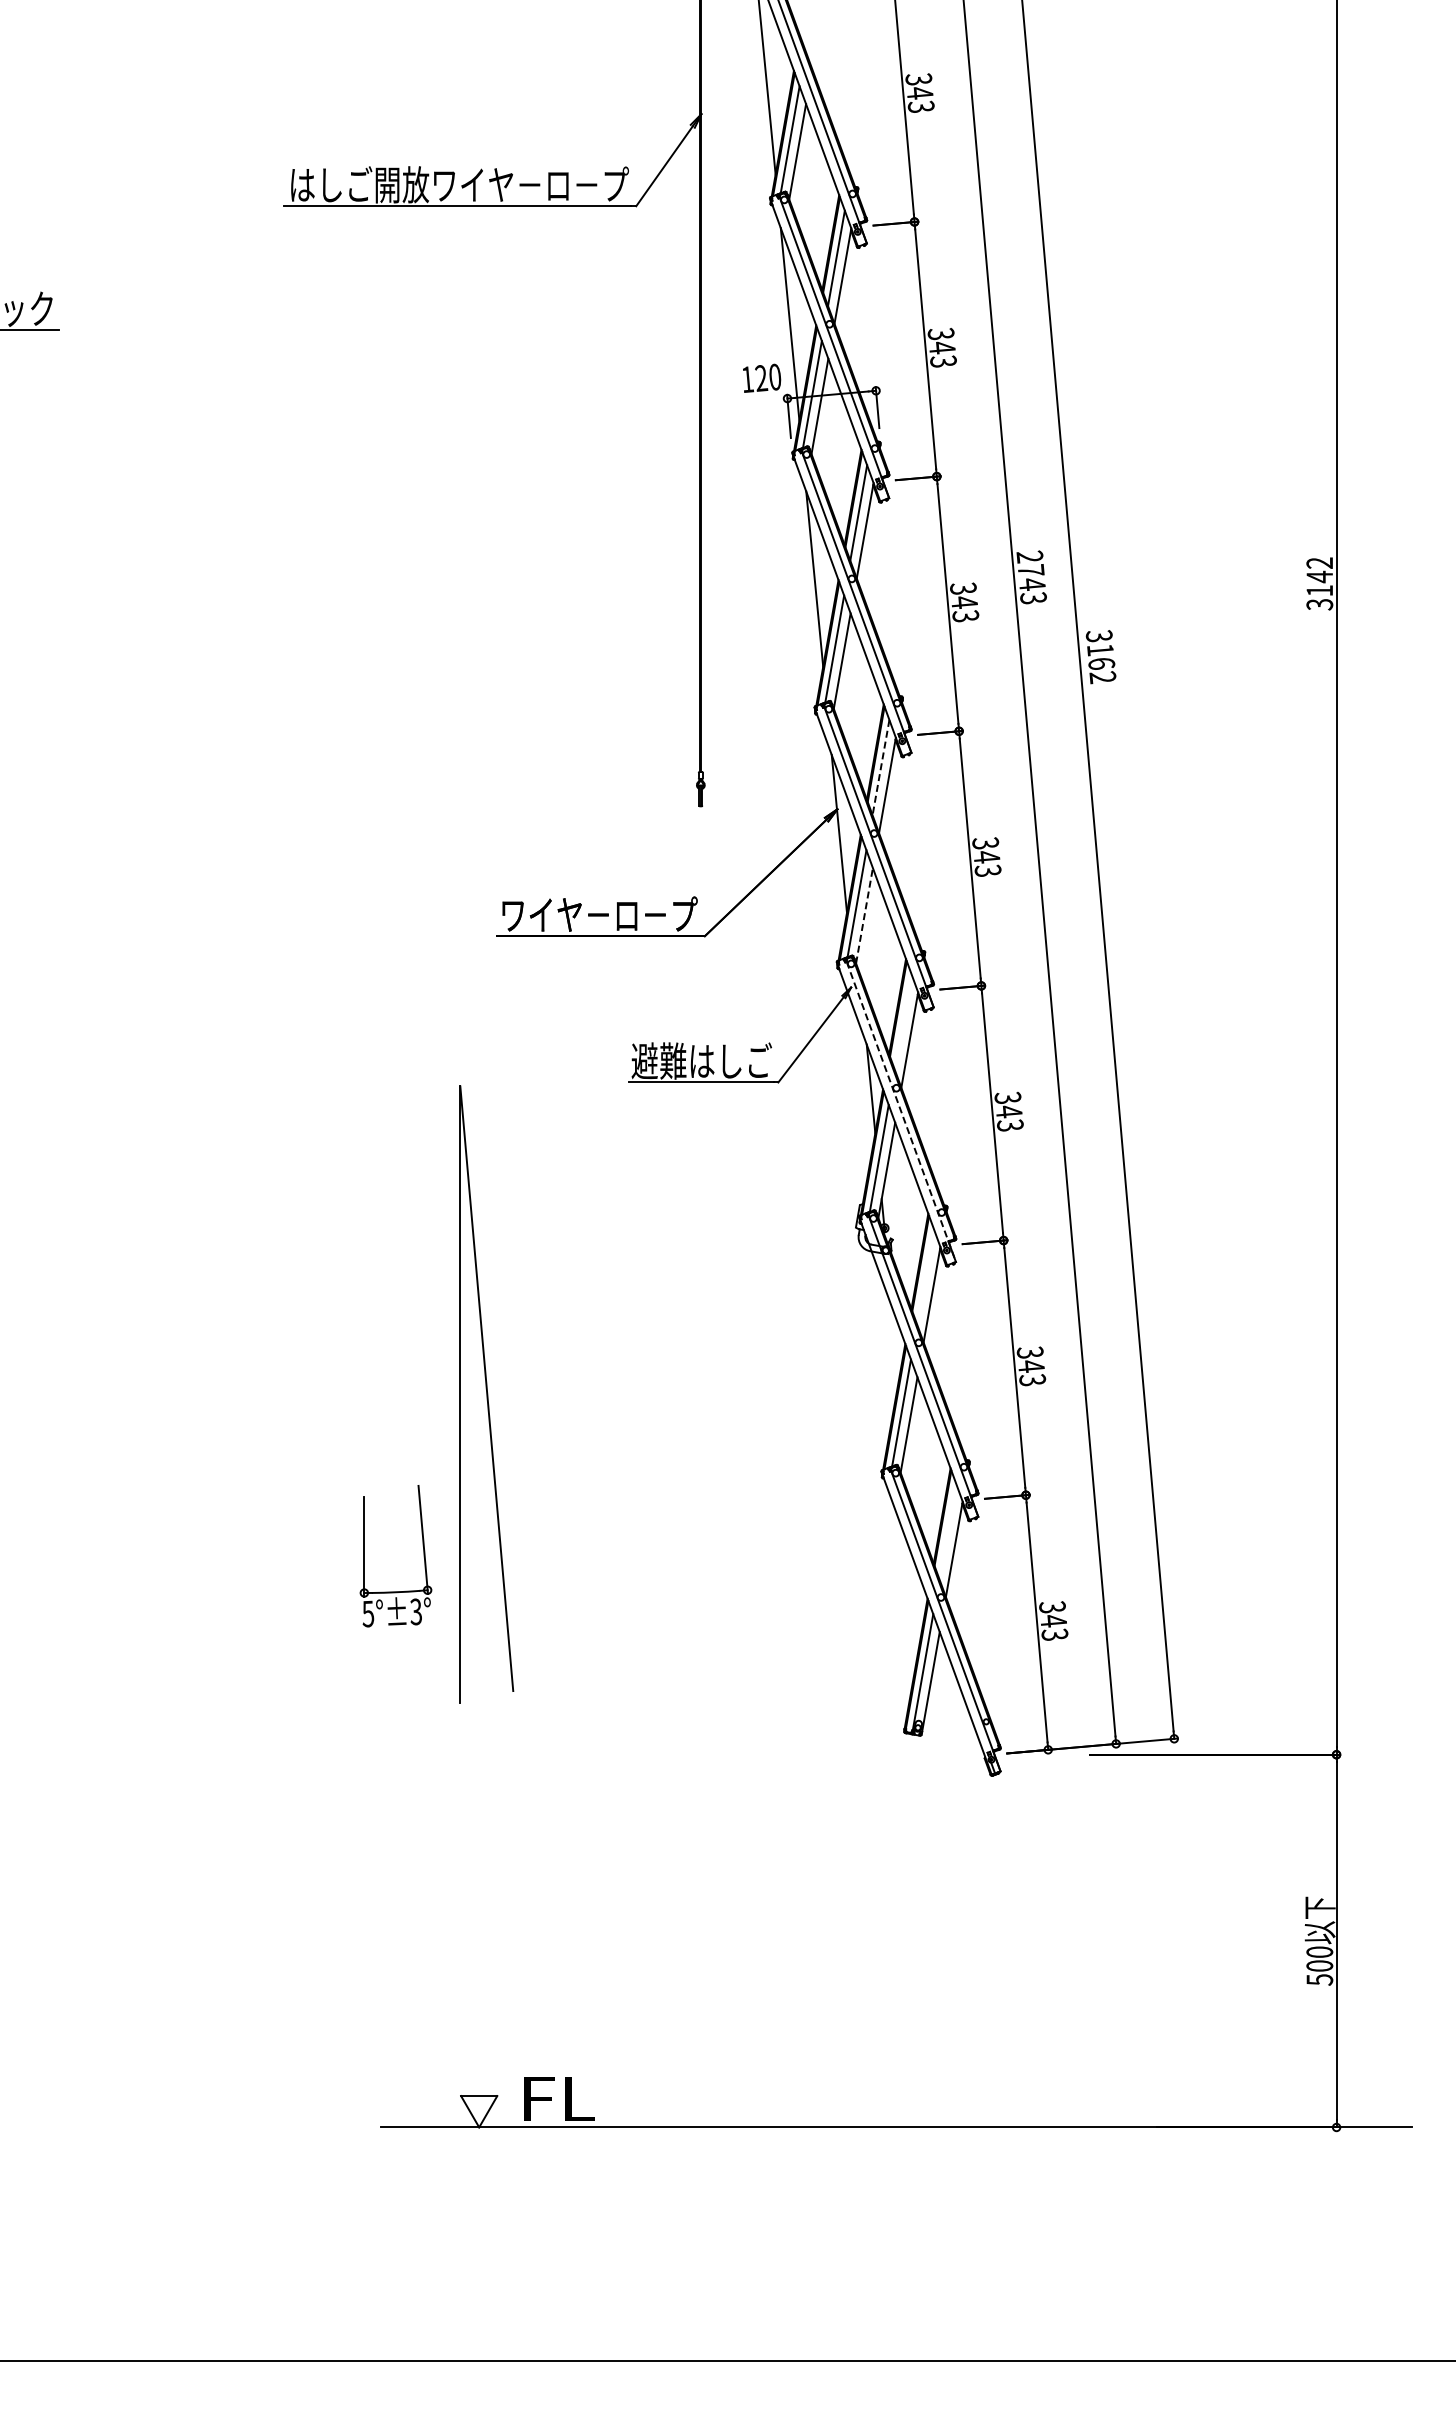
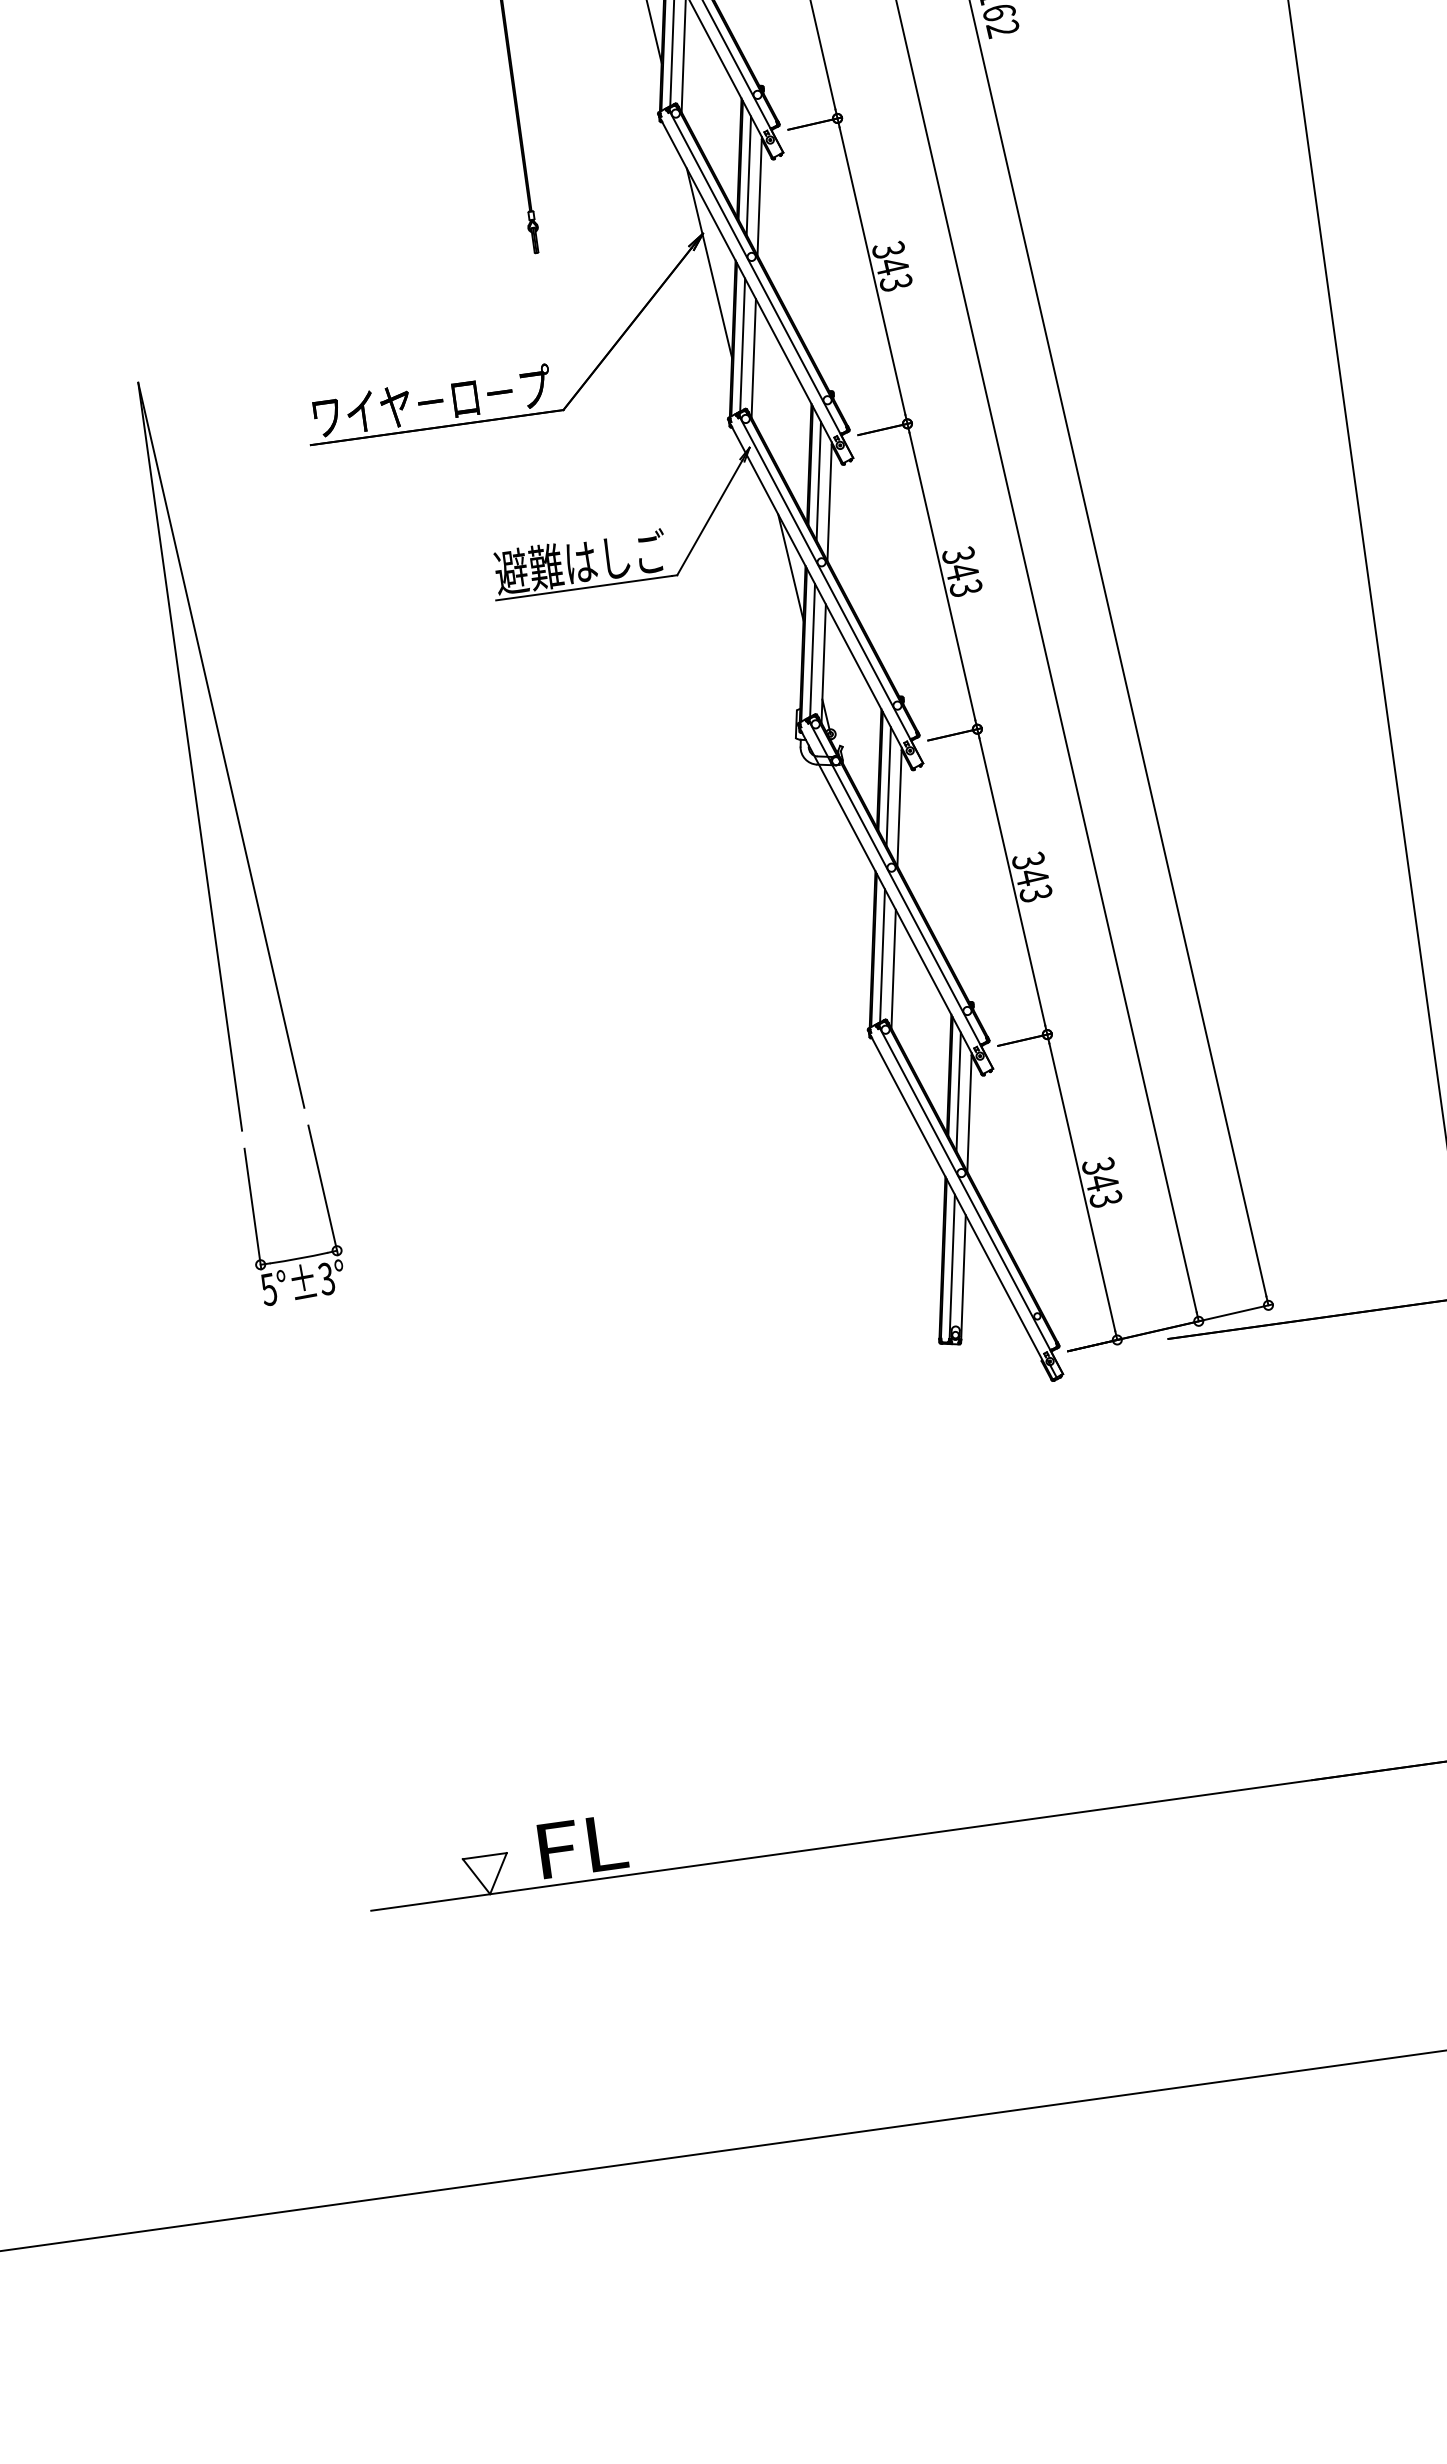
line: (880, 768) -> (748, 176), dashed -> solid
line: (864, 915) -> (753, 358), dashed -> solid
line: (902, 1021) -> (817, 480), added
line: (901, 1112) -> (831, 590), dashed -> solid
line: (925, 1276) -> (888, 786), added
part: (486, 1394) -> (221, 752), moved
line: (947, 1531) -> (958, 1091), added

